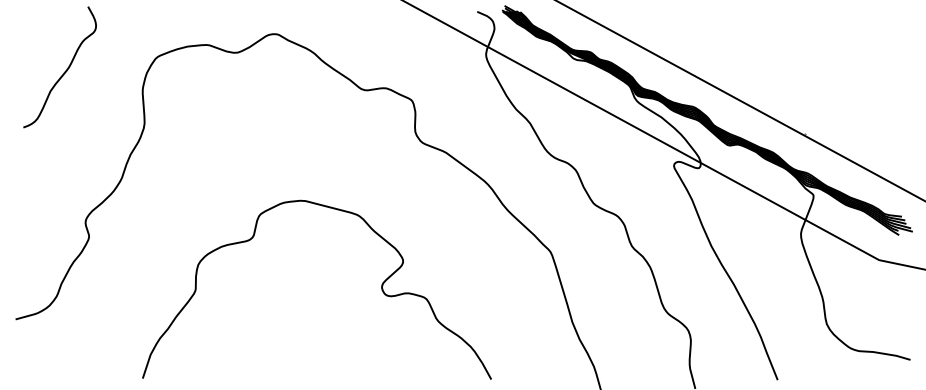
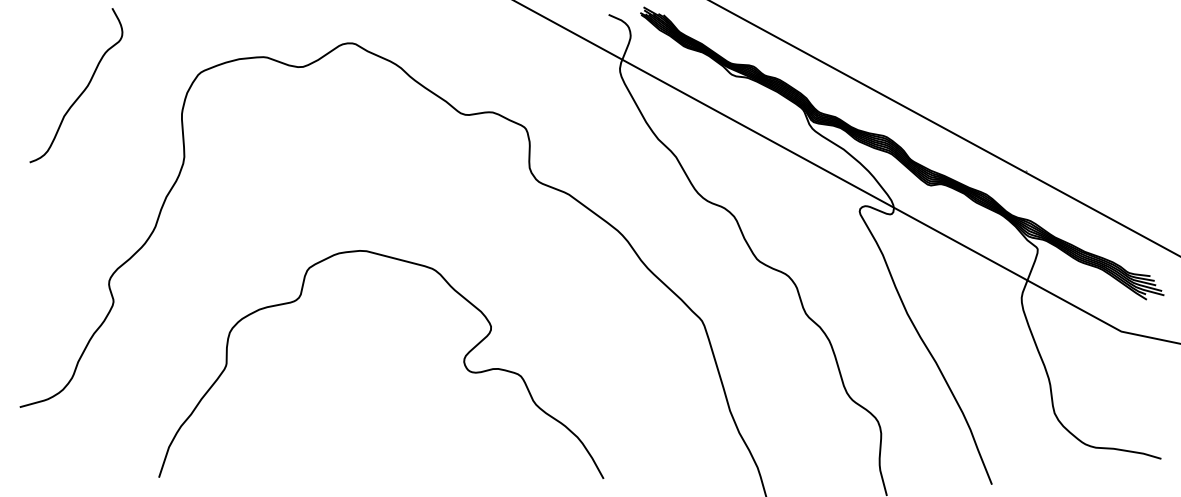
curve: (381, 289) -> (463, 364), moved

